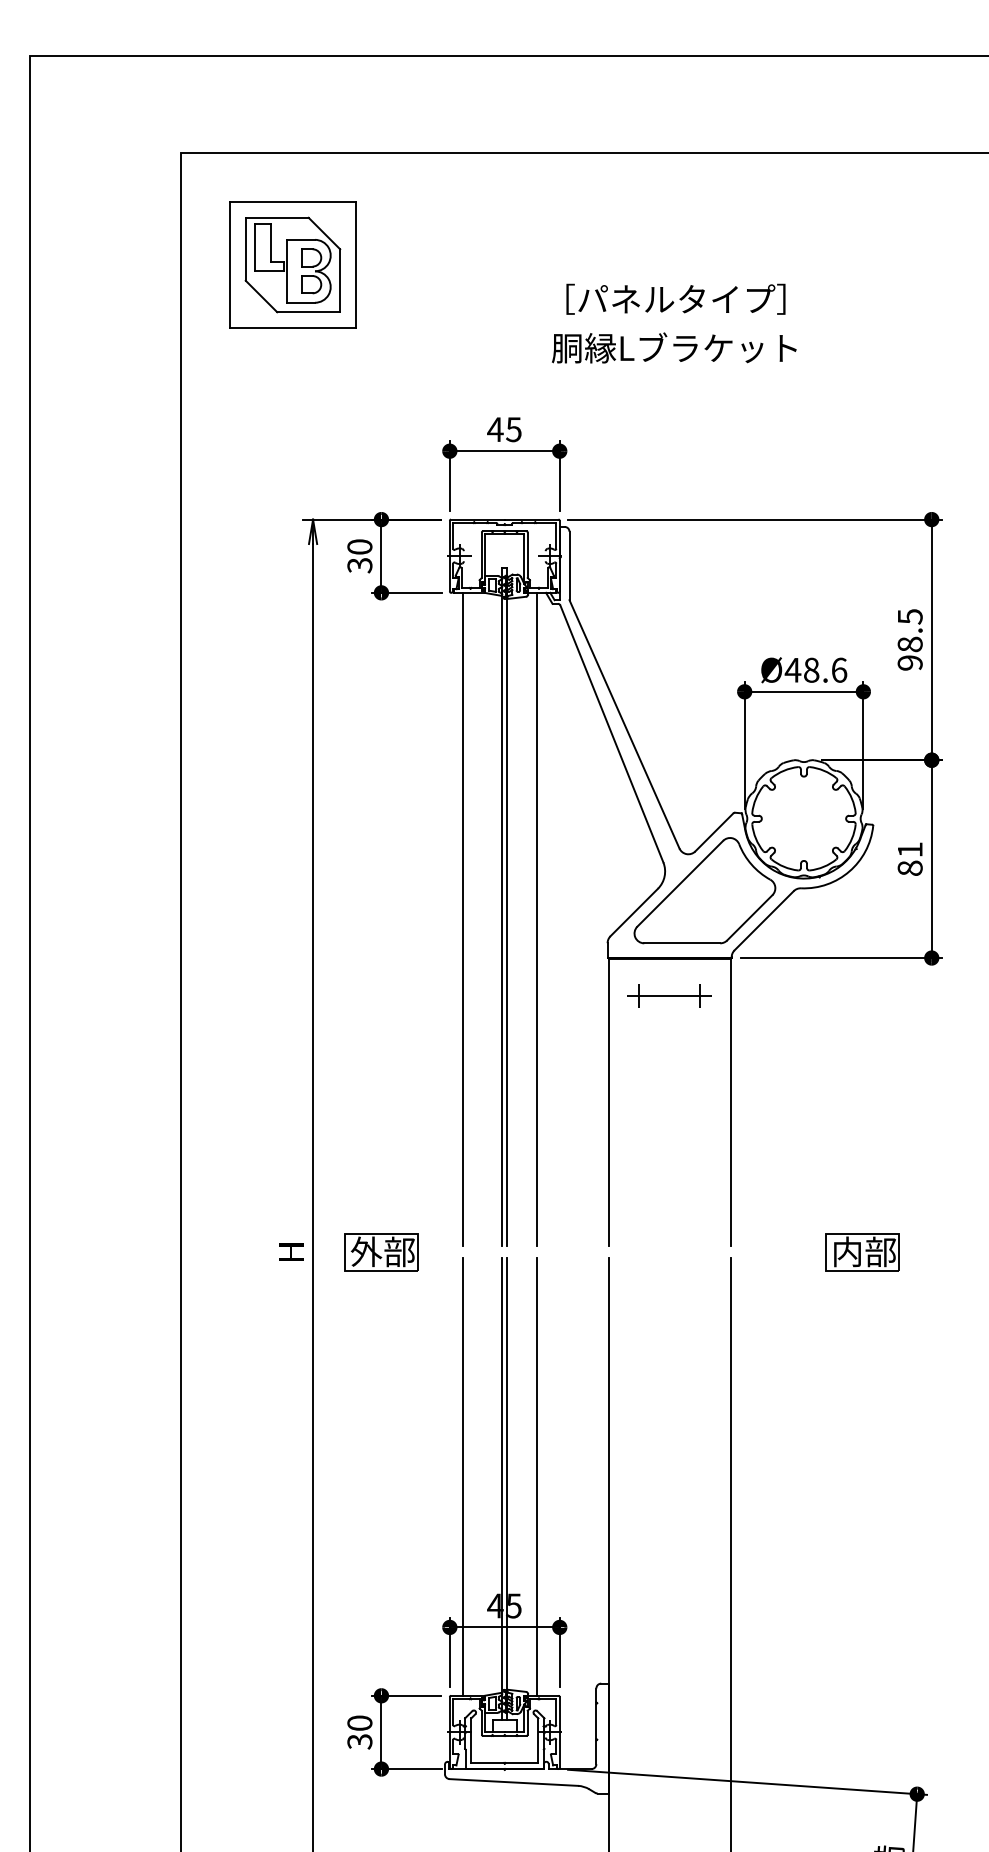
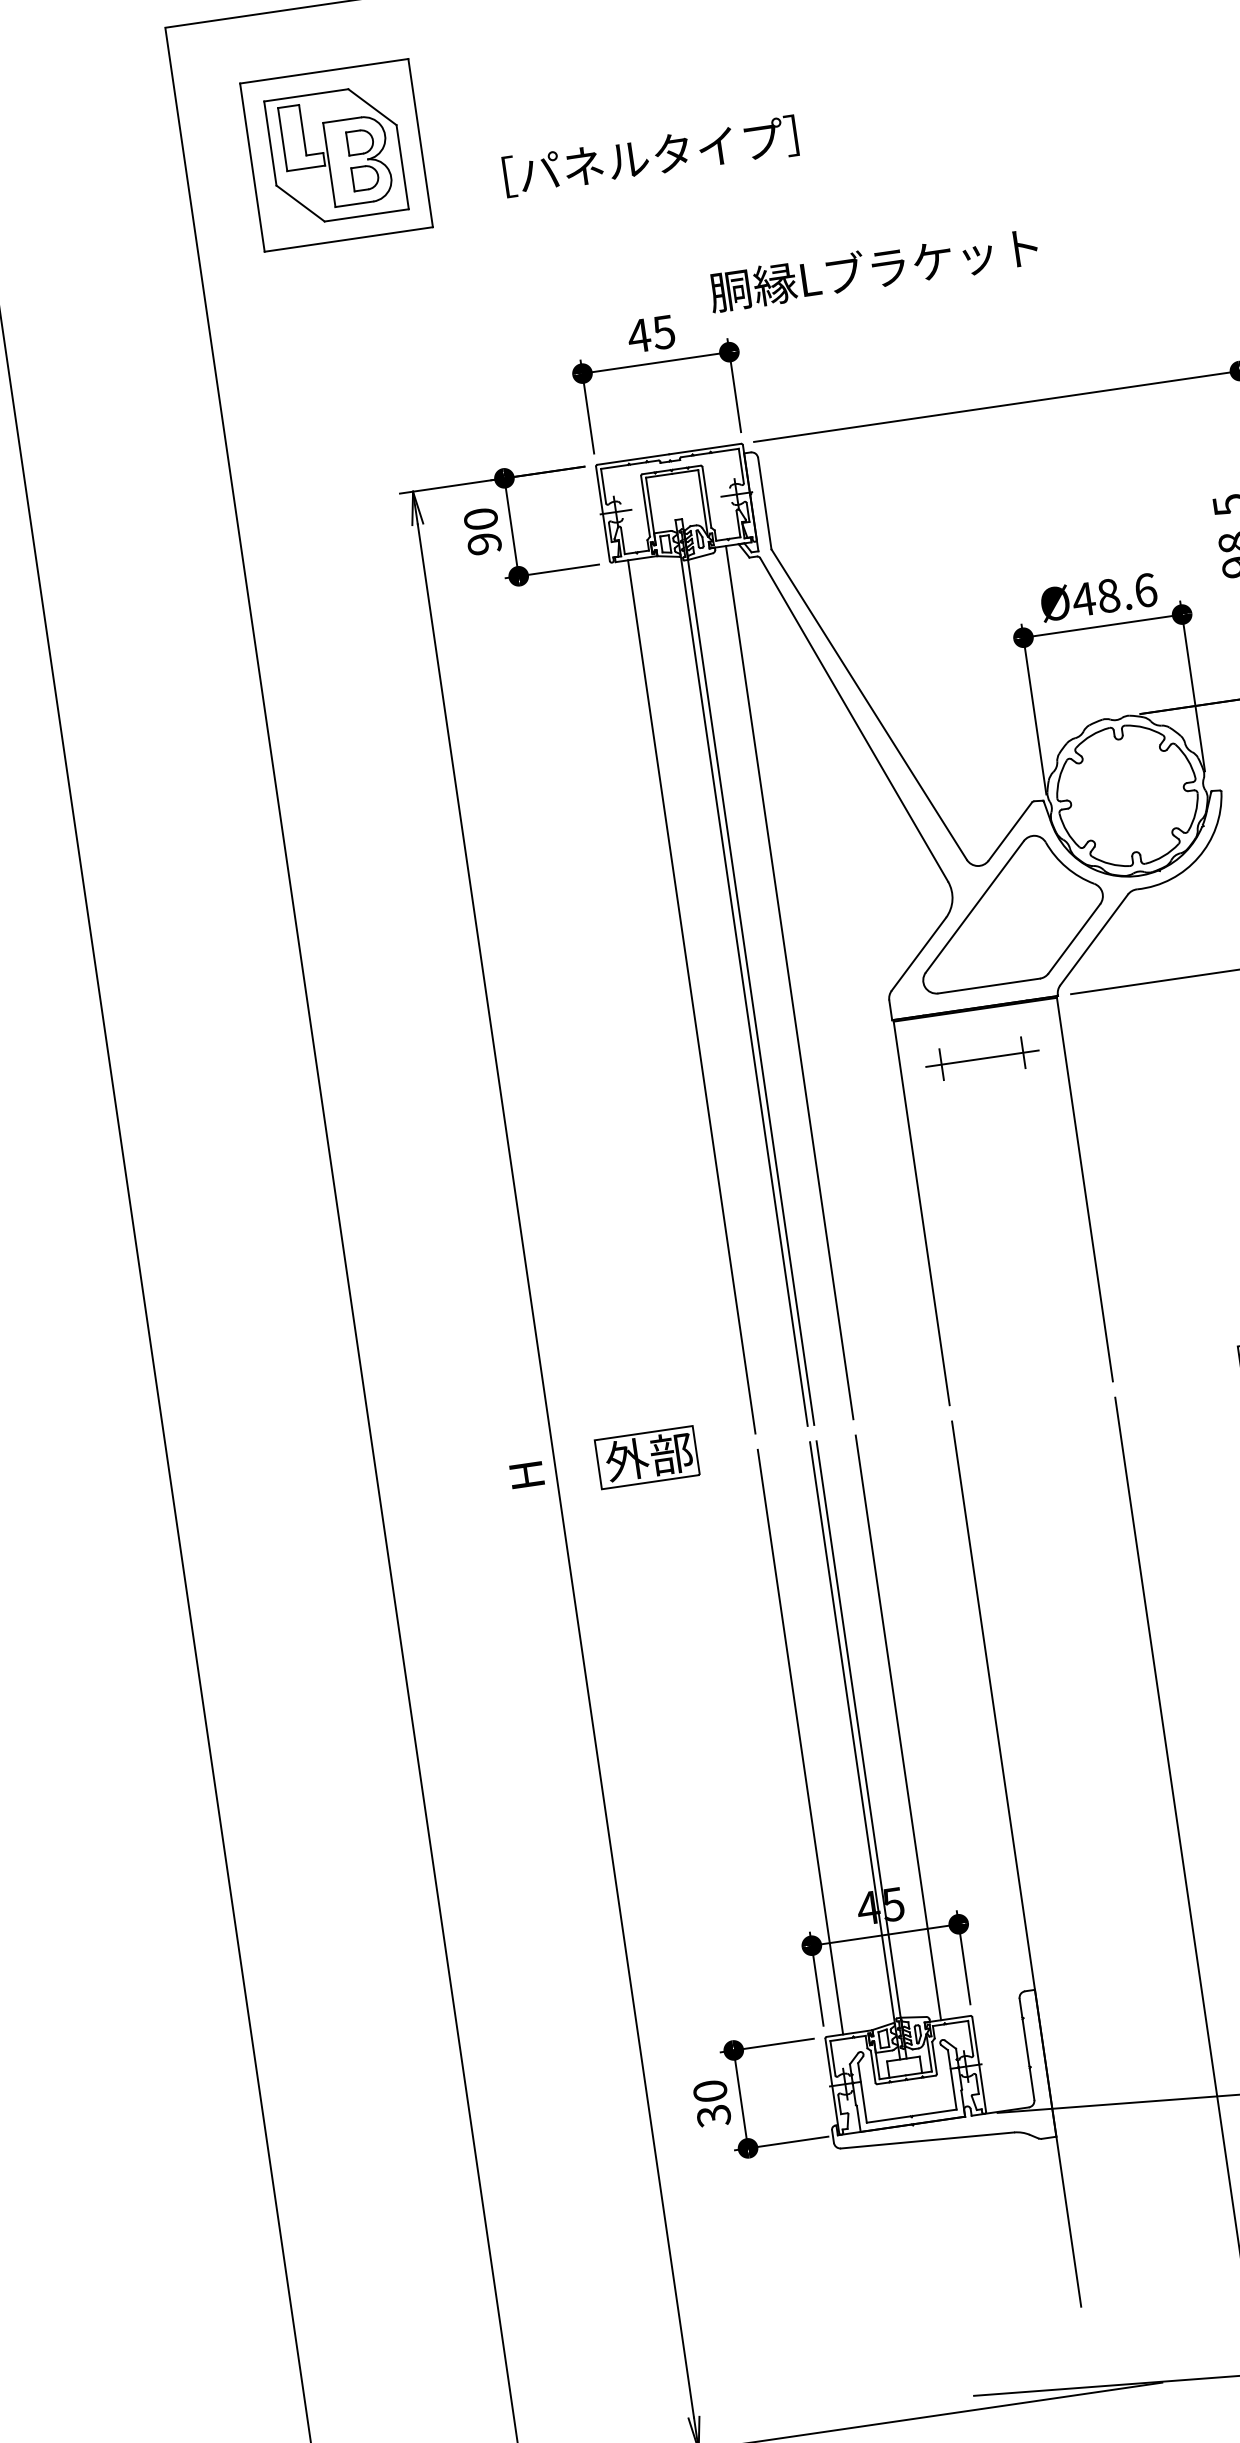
text: (675, 298) -> (649, 155), moved
text: (674, 347) -> (873, 268), moved
text: (359, 565) -> (484, 543), 30 -> 90

